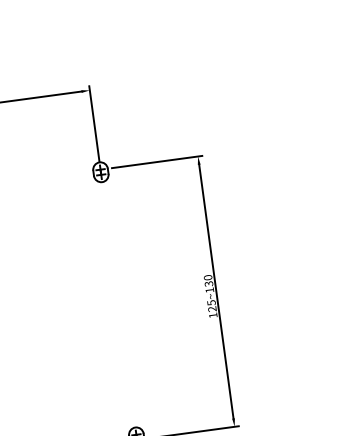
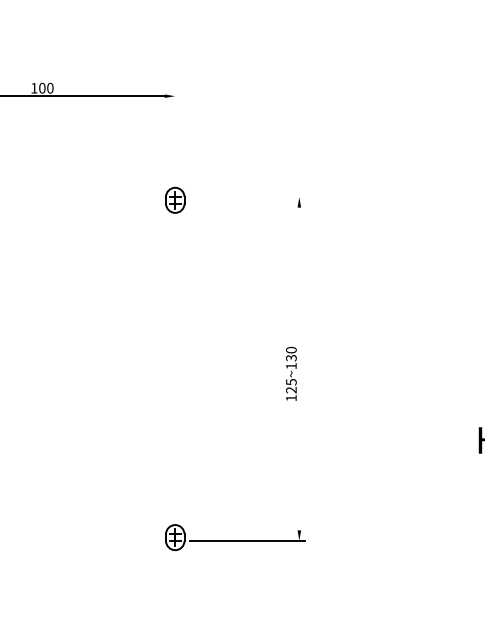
line: (94, 123) -> (175, 138), removed
line: (156, 162) -> (246, 197), removed
line: (216, 291) -> (299, 368), removed

